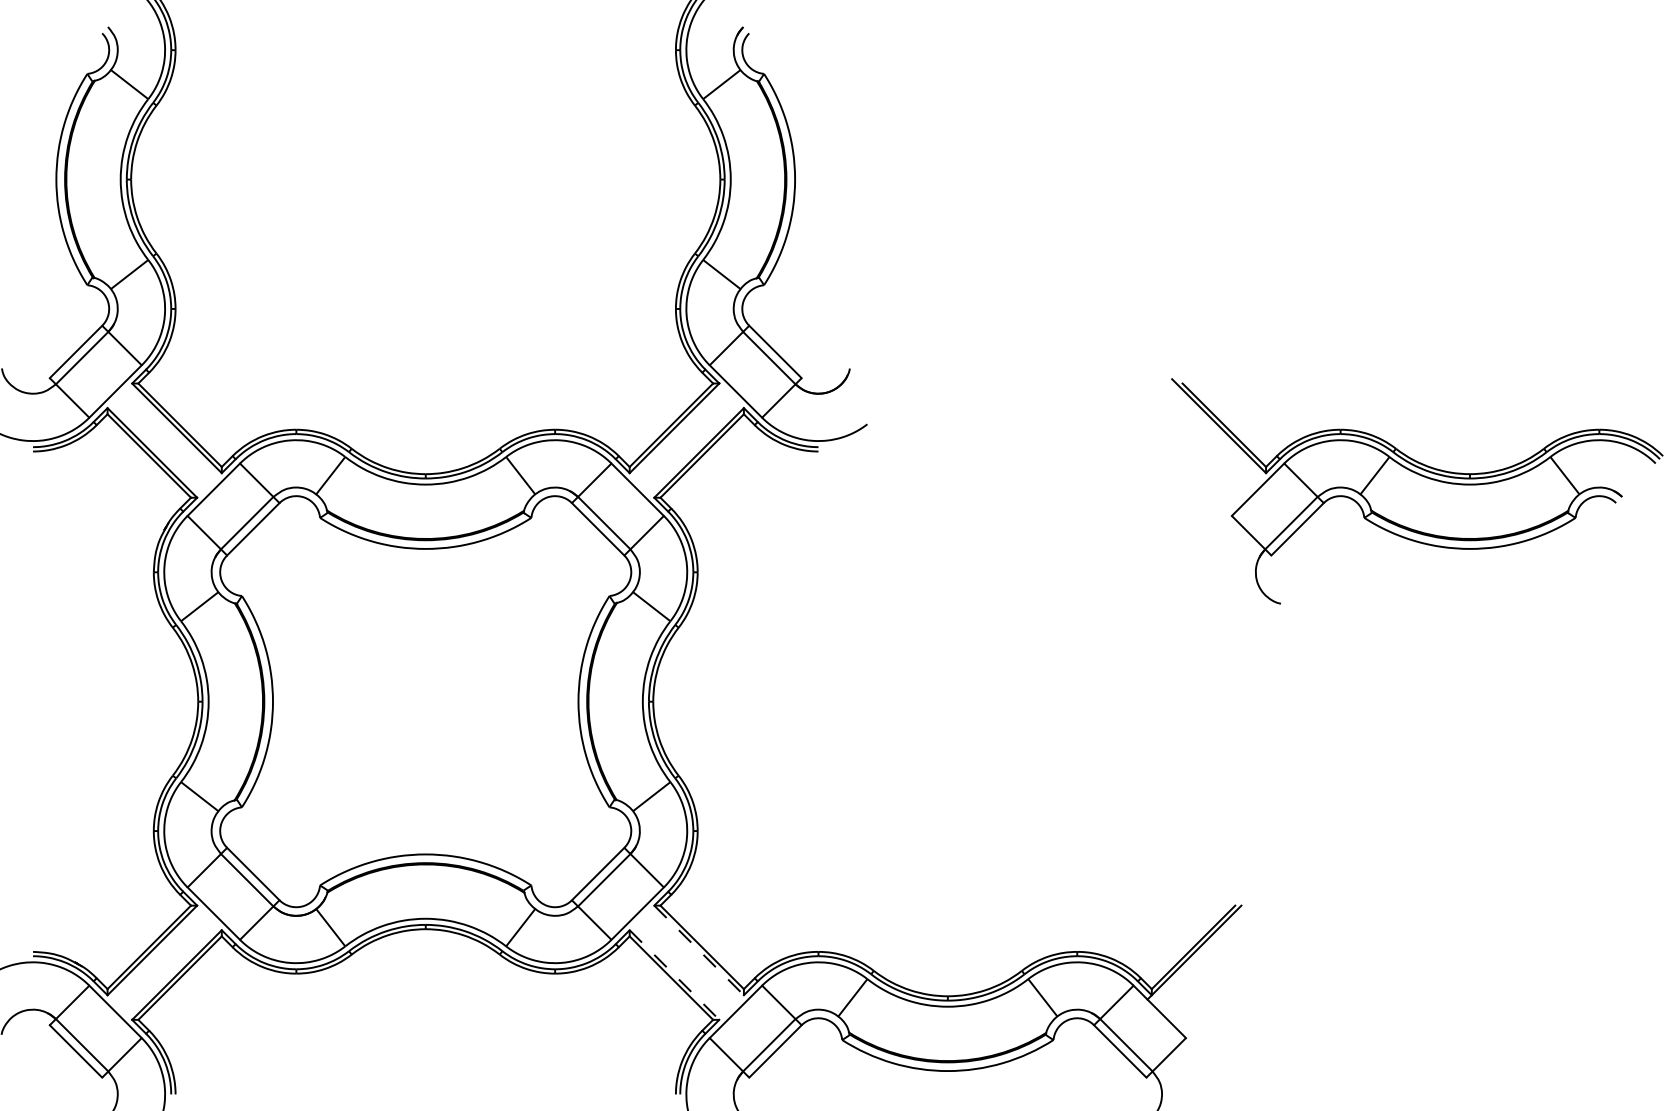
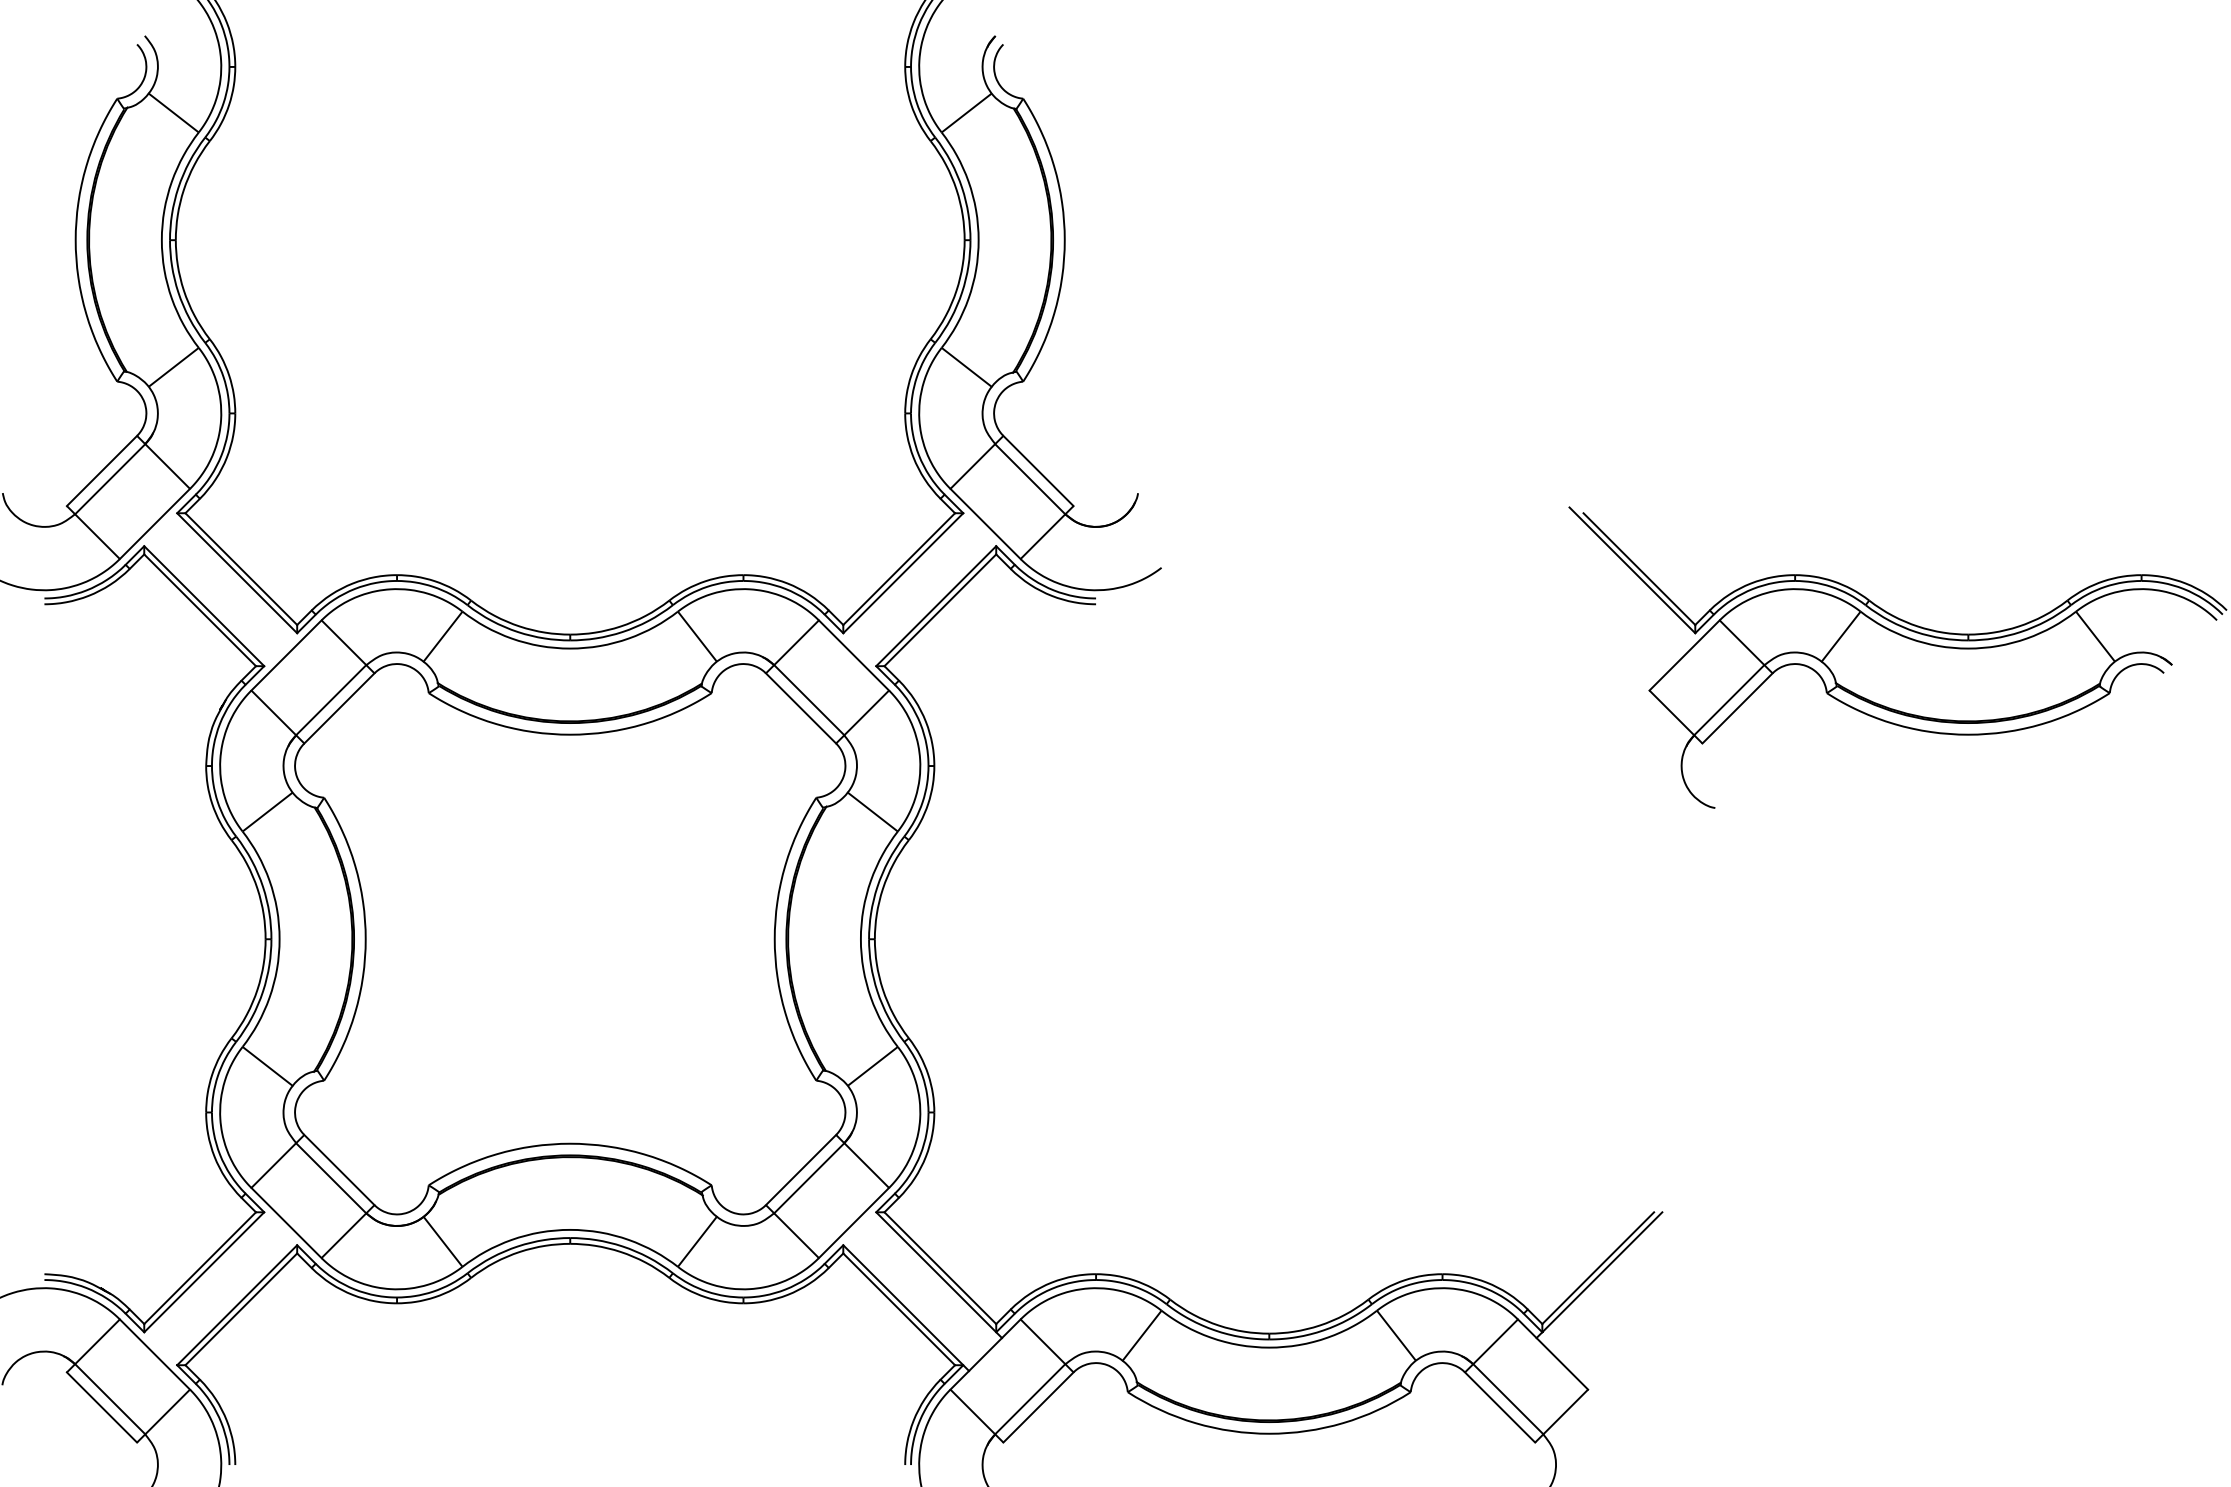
line: (701, 952) -> (939, 1275), dashed -> solid
line: (676, 977) -> (906, 1308), dashed -> solid

